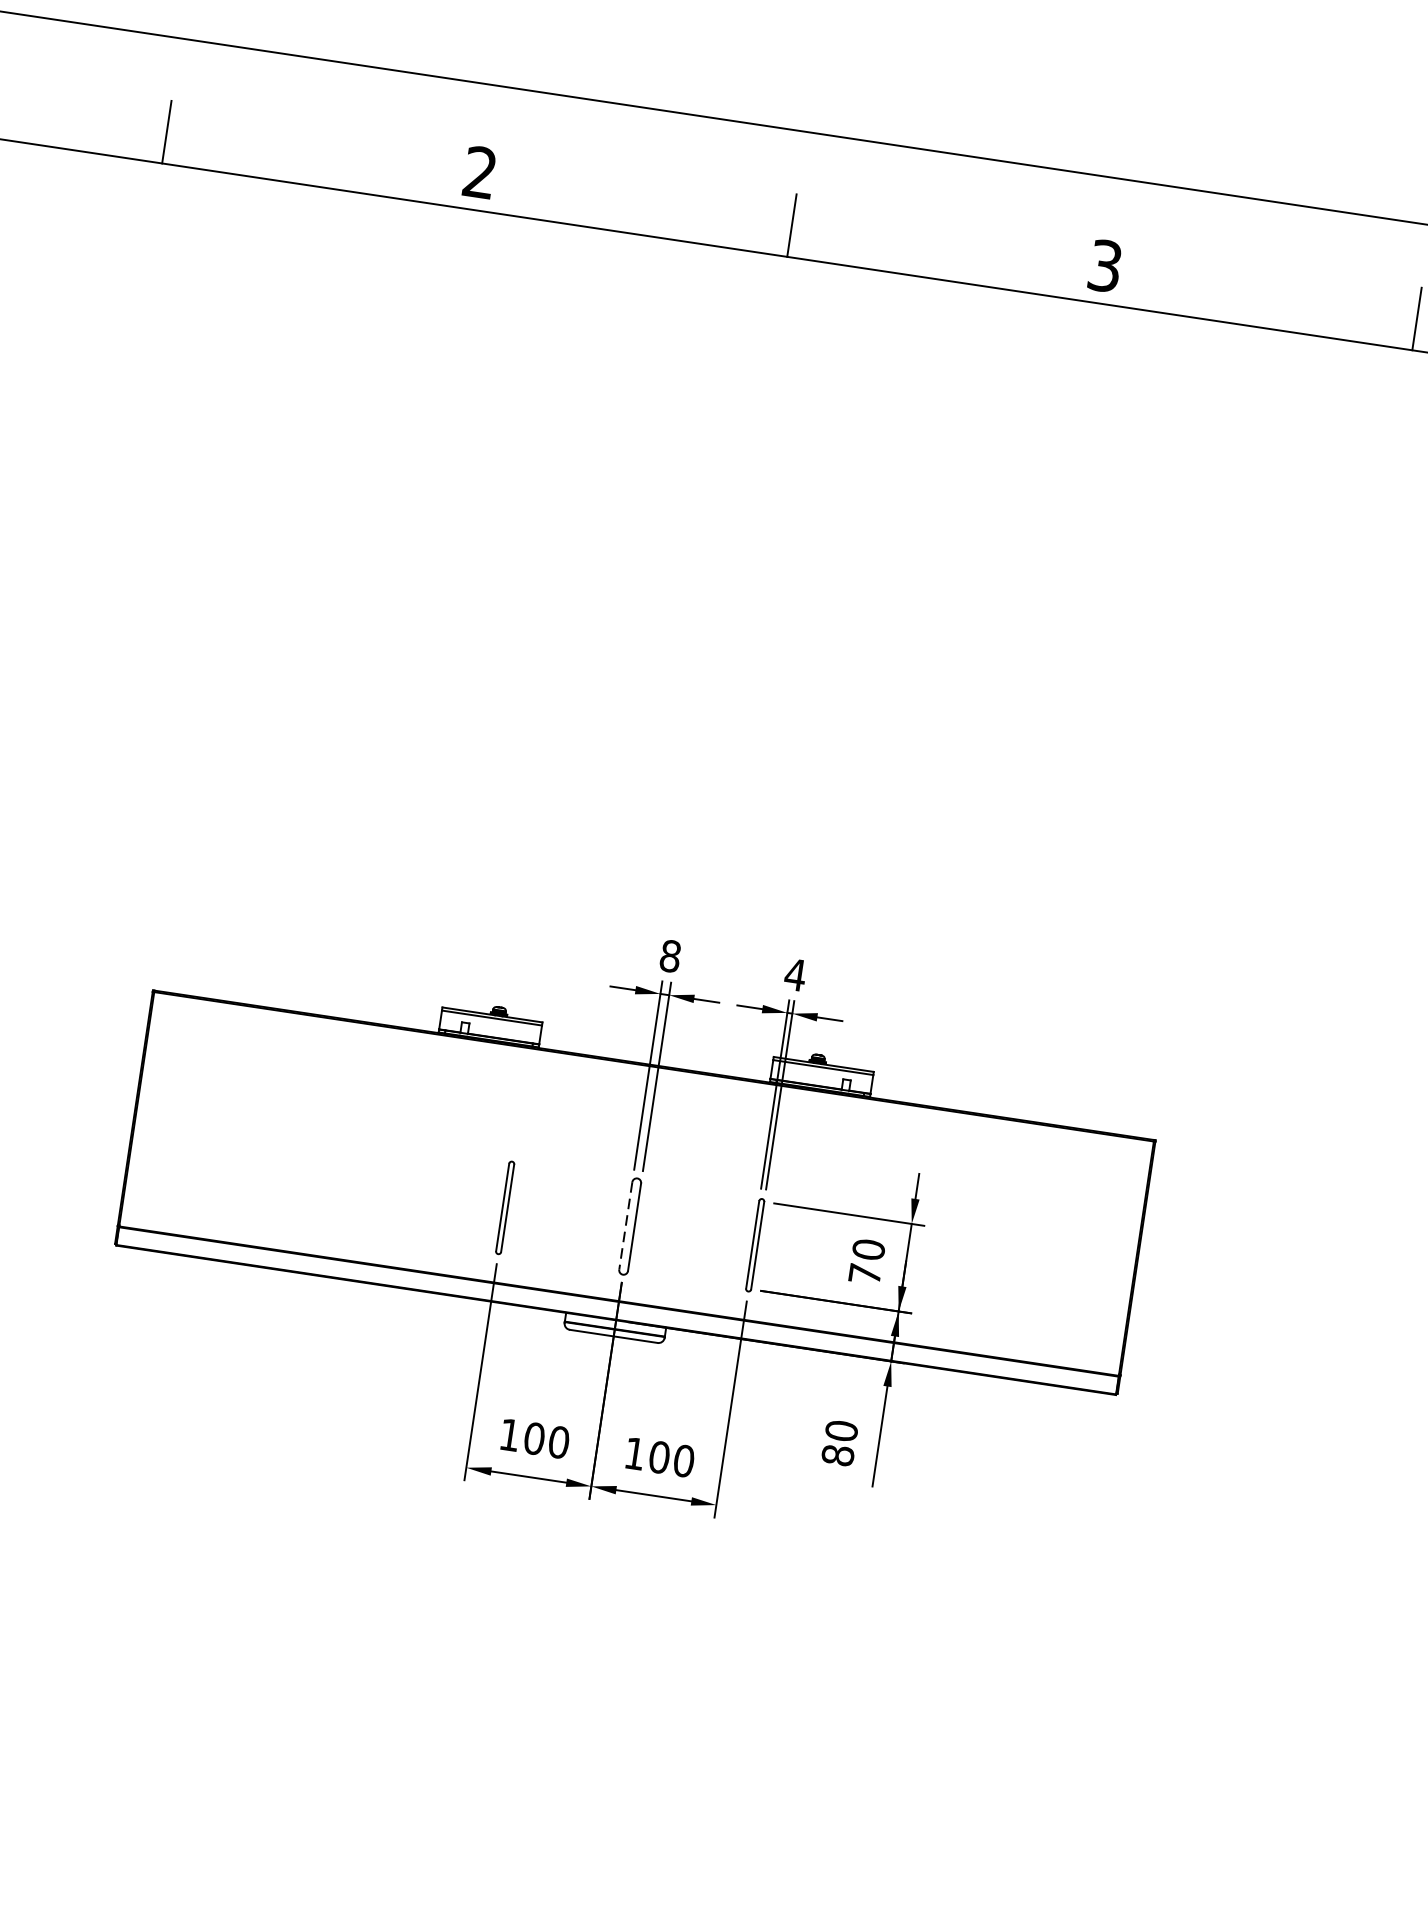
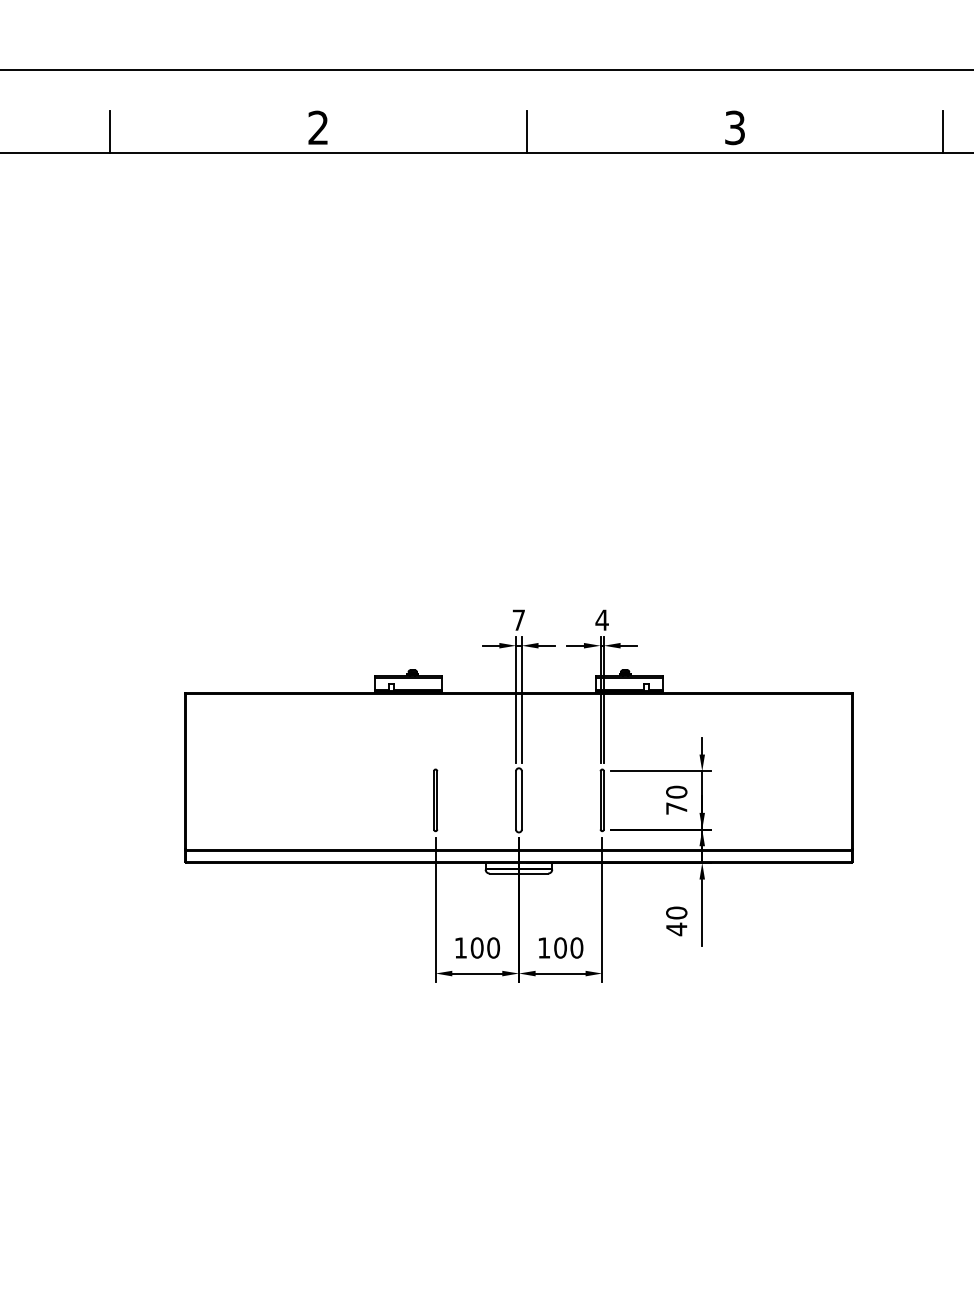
text: (670, 955) -> (518, 619), 8 -> 7
line: (626, 1226) -> (516, 800), dashed -> solid
text: (837, 1455) -> (676, 929), 80 -> 40

